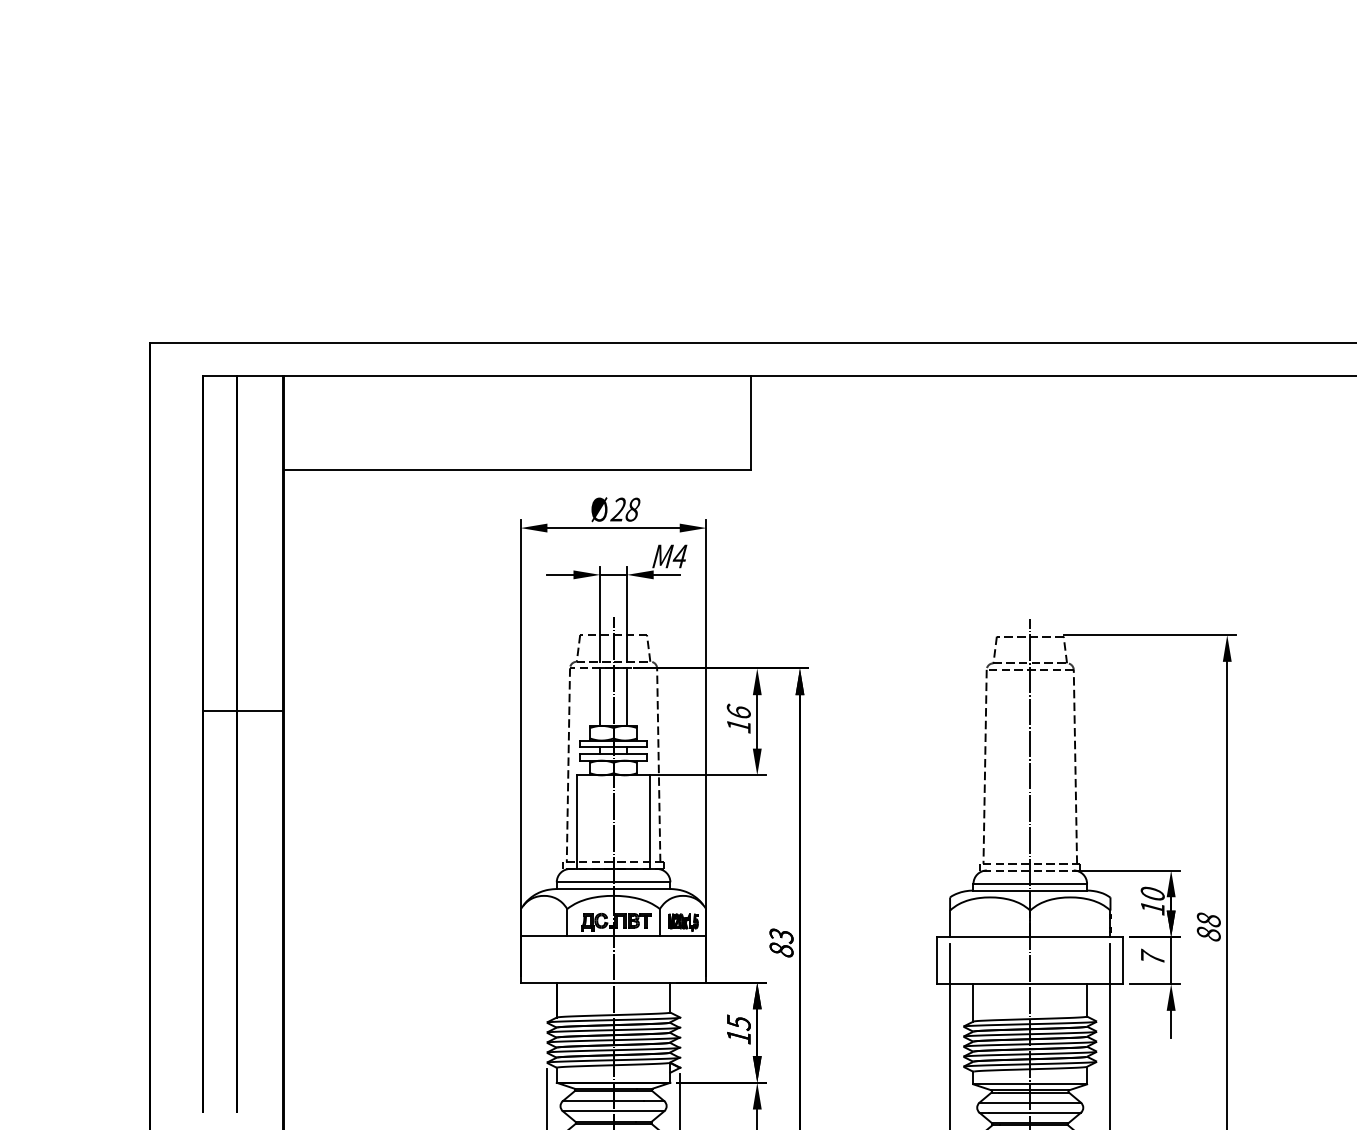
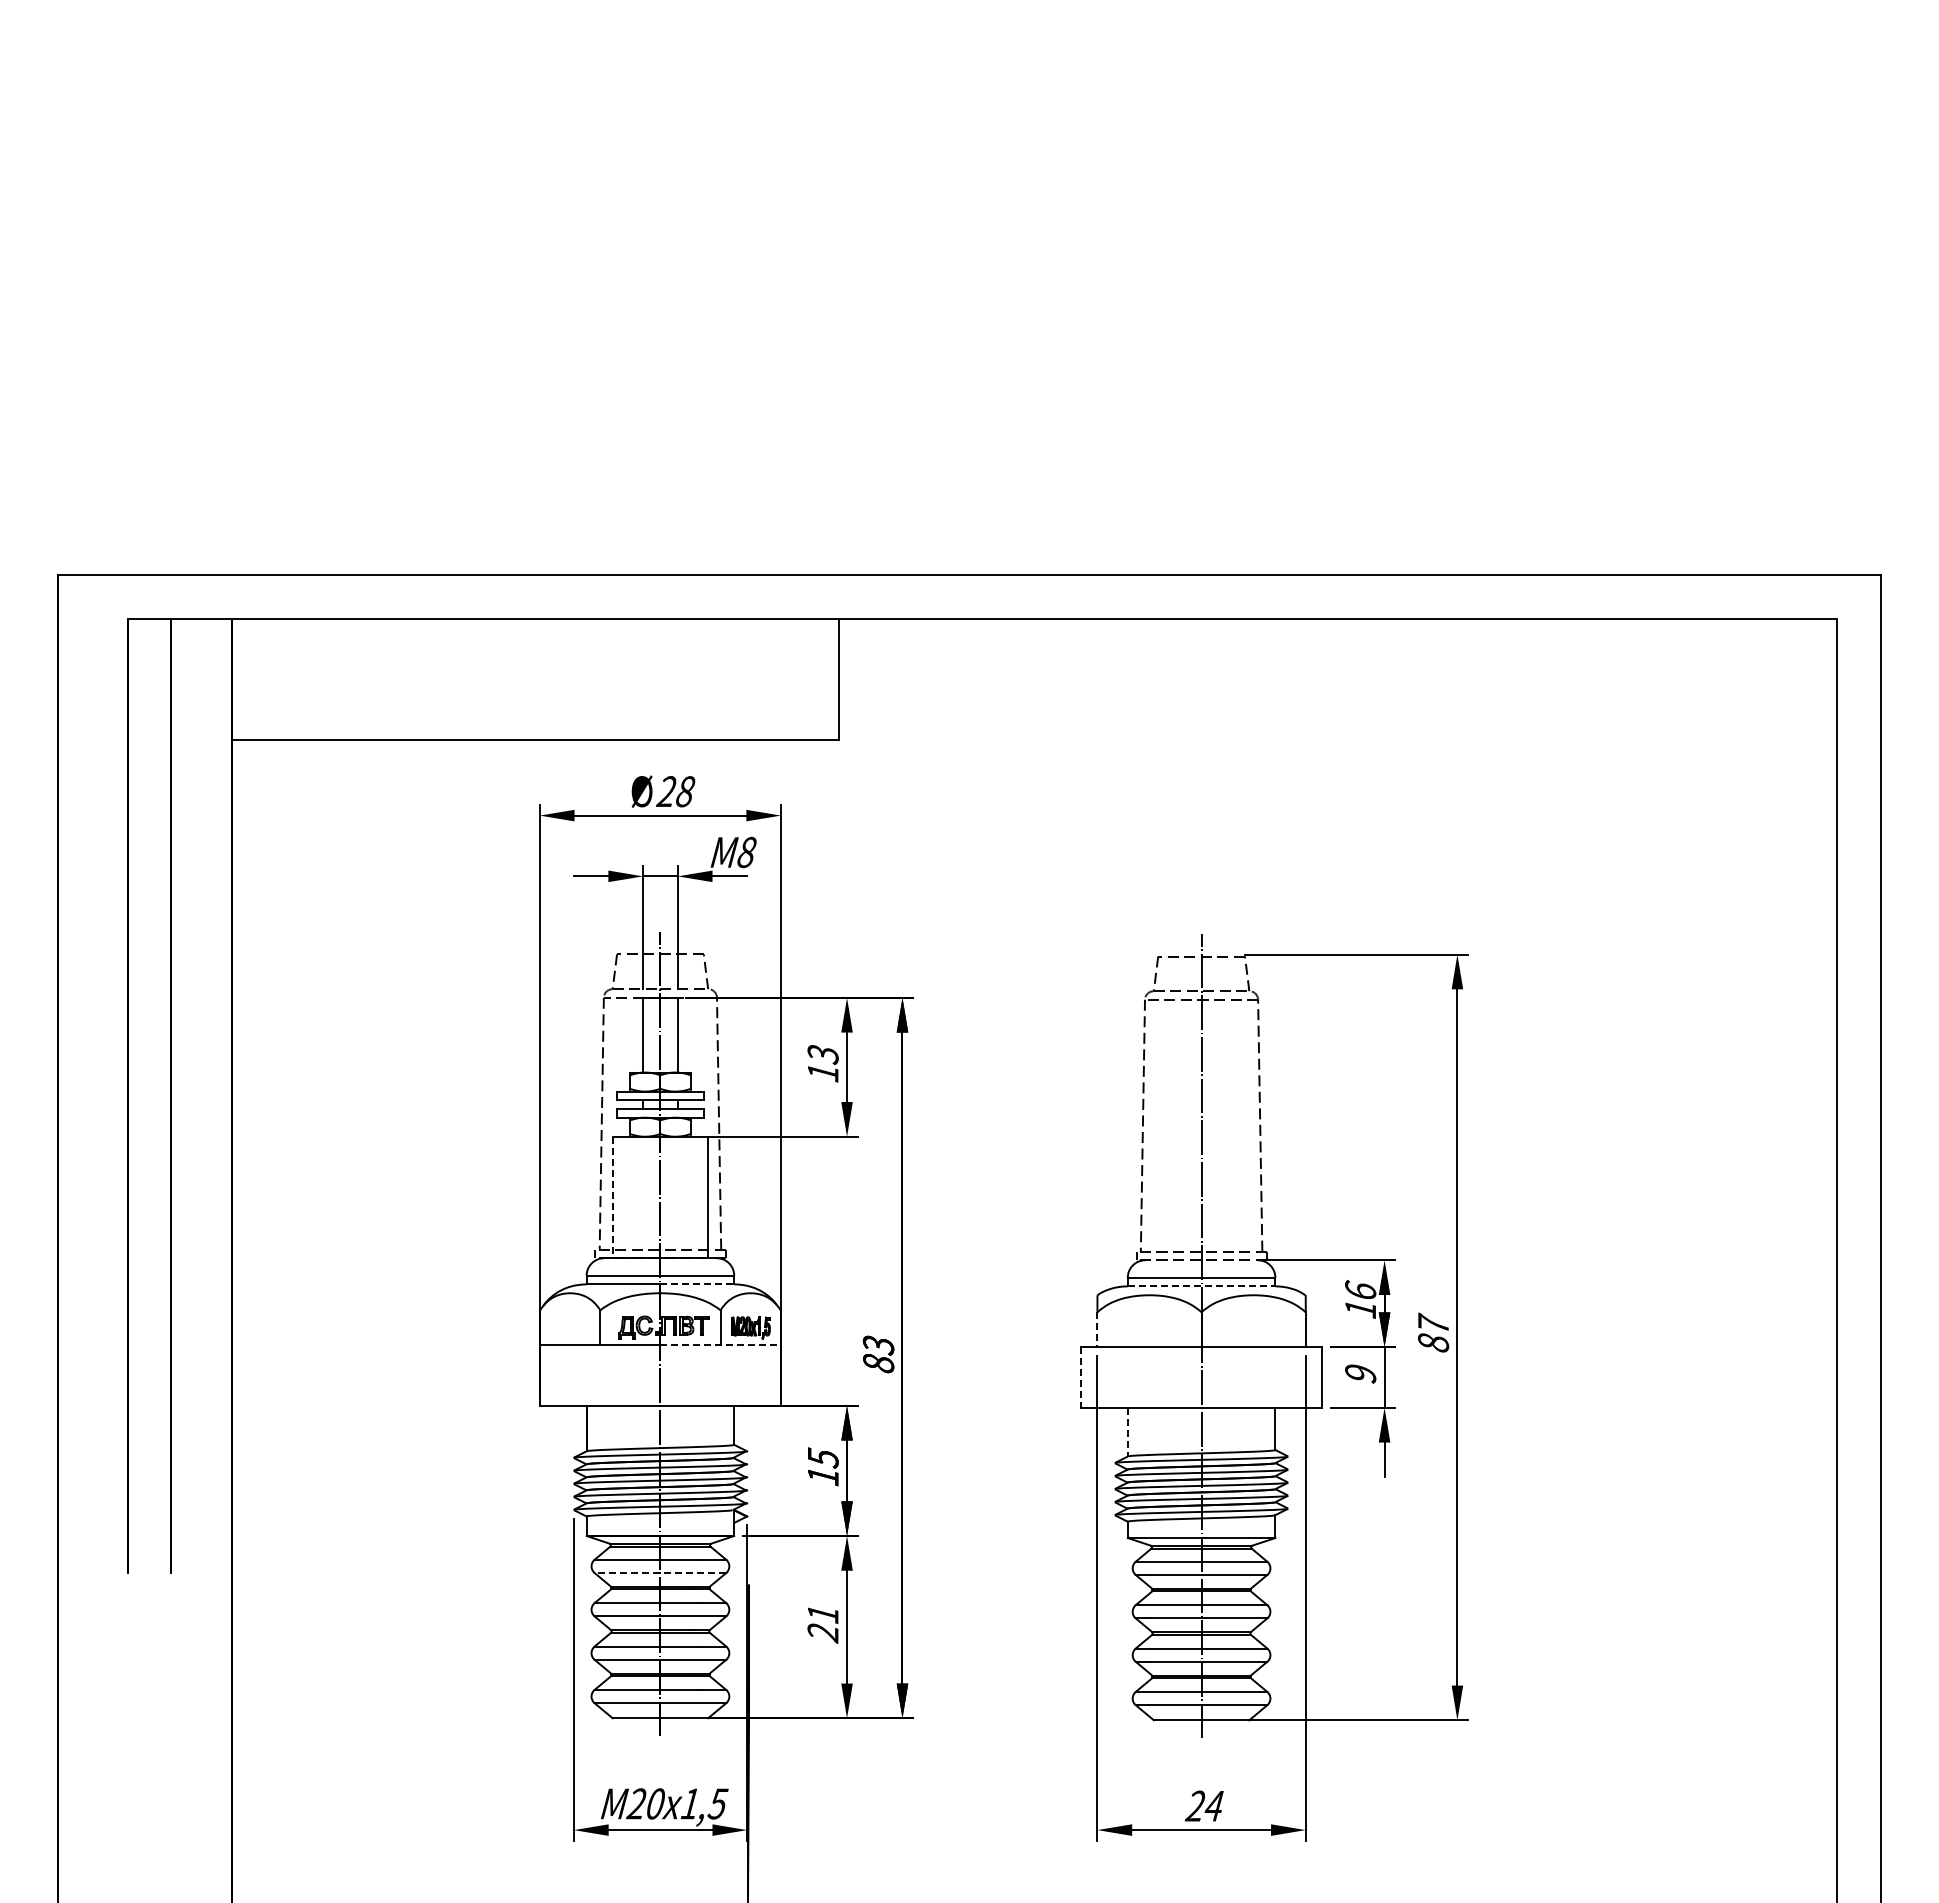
text: (679, 556) -> (746, 852), M4 -> M8
line: (243, 710) -> (179, 1052), removed
text: (738, 712) -> (822, 1054), 16 -> 13
line: (576, 822) -> (612, 1197), solid -> dashed
line: (642, 889) -> (697, 1284), solid -> dashed
line: (1030, 890) -> (1201, 1286), solid -> dashed
text: (1152, 892) -> (1360, 1289), 10 -> 16
text: (1208, 919) -> (1433, 1323), 88 -> 87
line: (950, 924) -> (1097, 1330), solid -> dashed
line: (660, 936) -> (721, 1345), solid -> dashed
text: (1152, 956) -> (1360, 1372), 7 -> 9
line: (937, 960) -> (1080, 1377), solid -> dashed
line: (973, 1003) -> (1127, 1432), solid -> dashed
line: (613, 1111) -> (660, 1573), solid -> dashed

